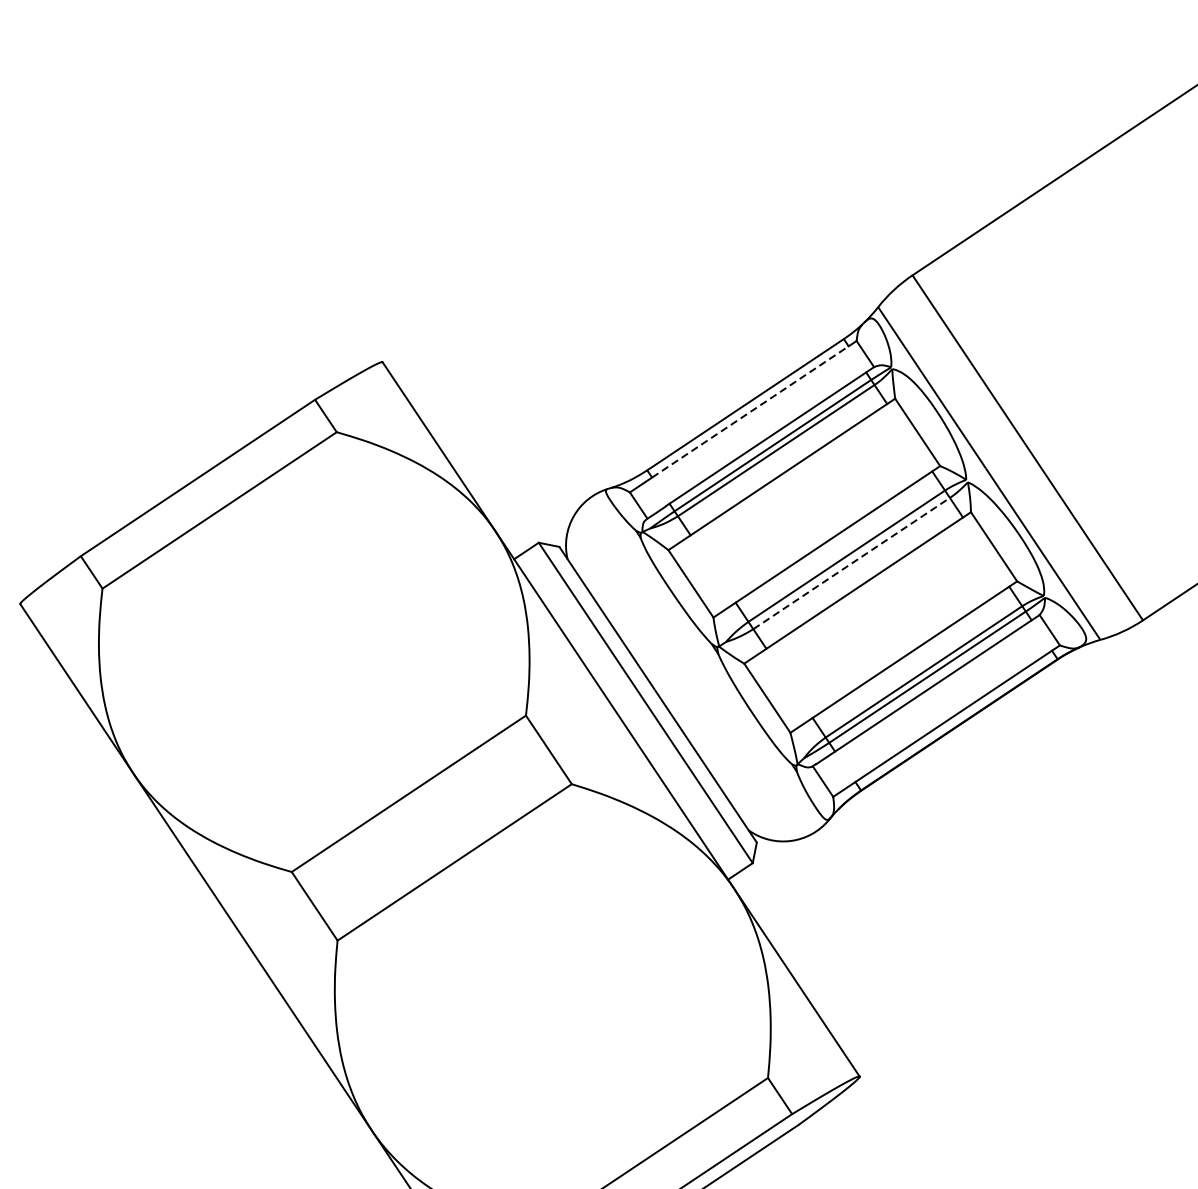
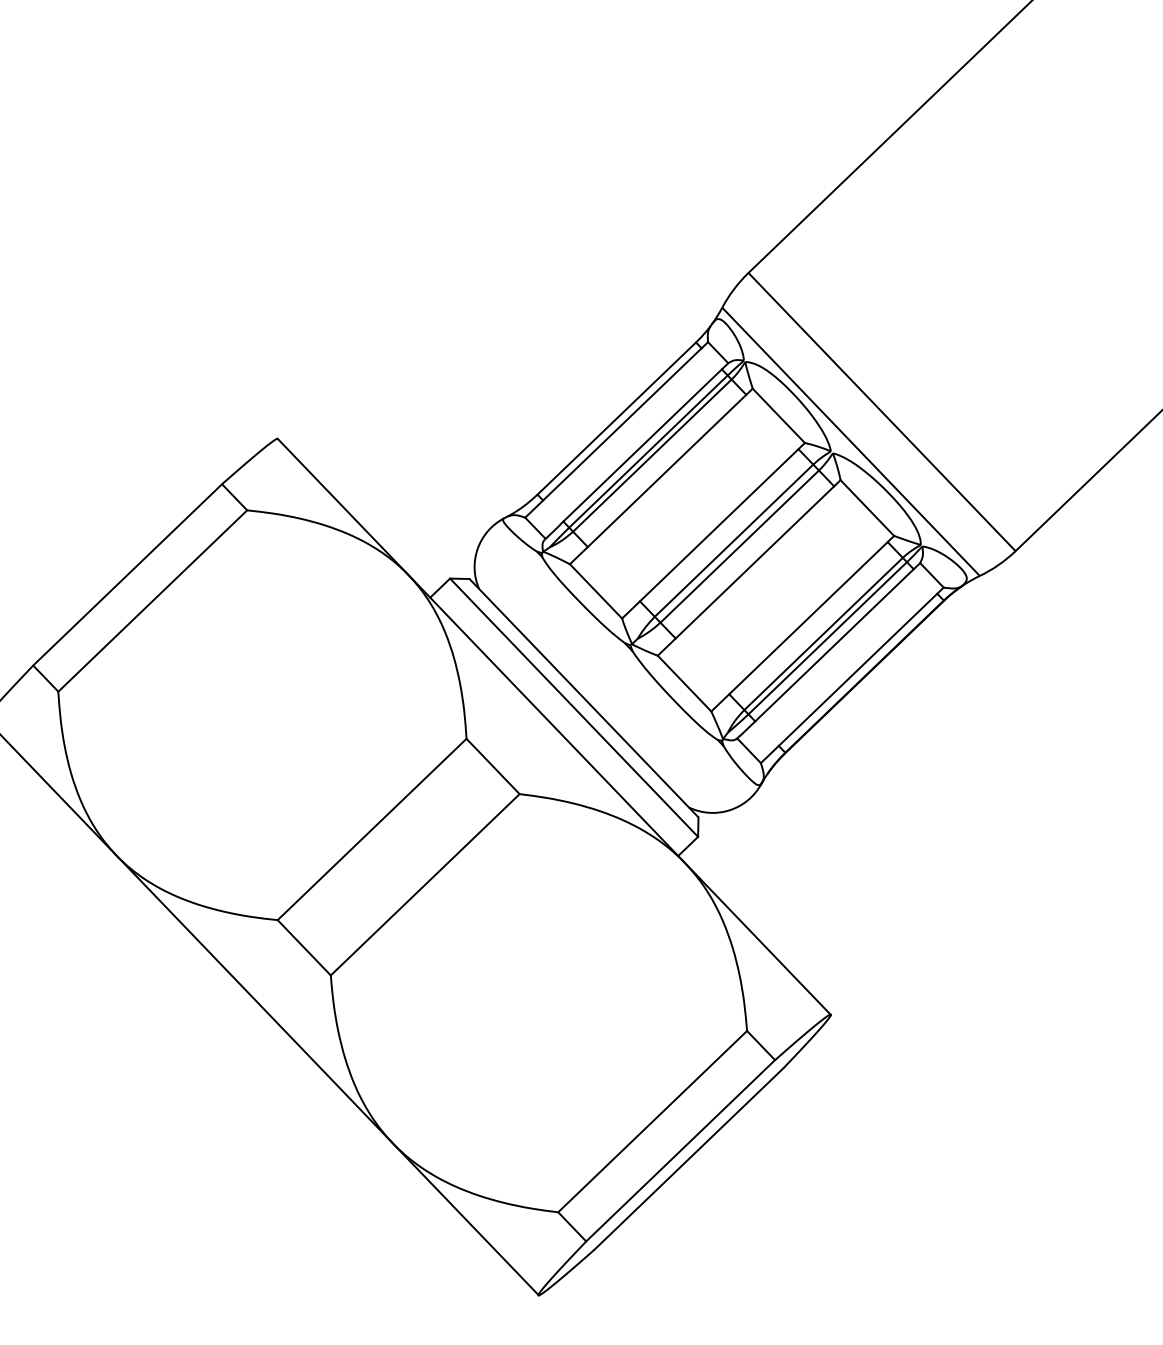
line: (750, 412) -> (622, 424), dashed -> solid
line: (851, 563) -> (739, 546), dashed -> solid

